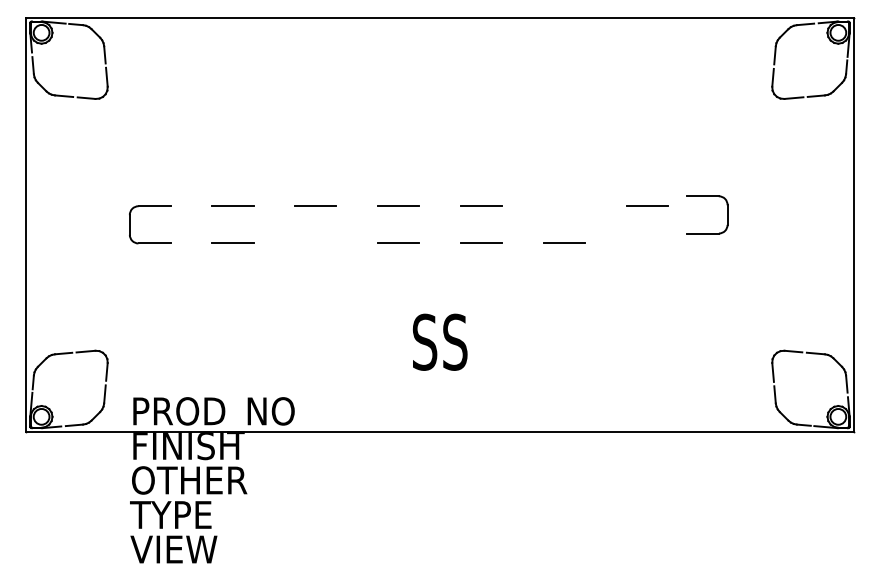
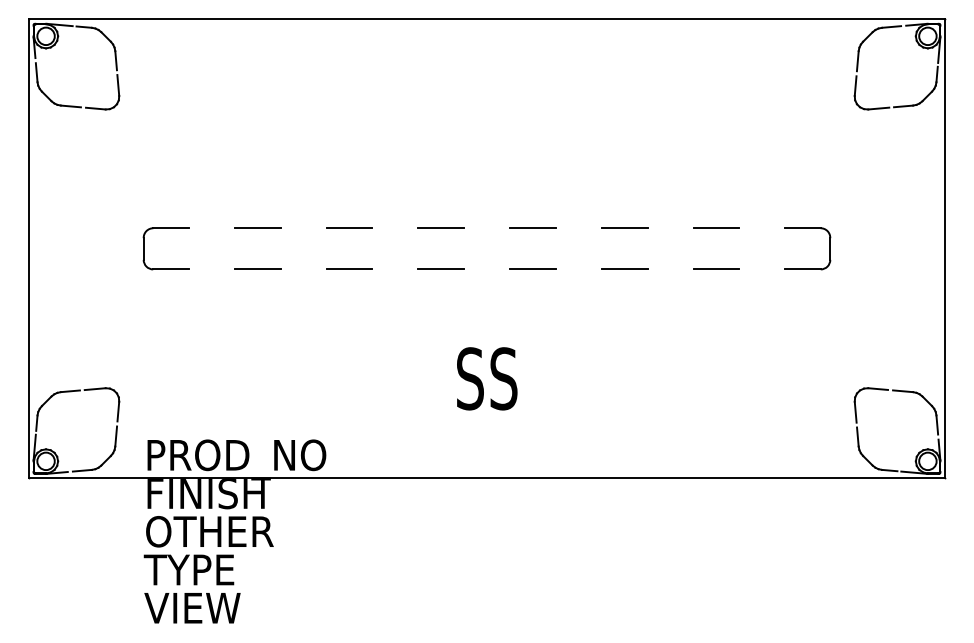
part: (706, 196) -> (807, 228), moved
line: (564, 206) -> (624, 228), added
line: (315, 242) -> (349, 268), added
line: (647, 243) -> (716, 269), added

